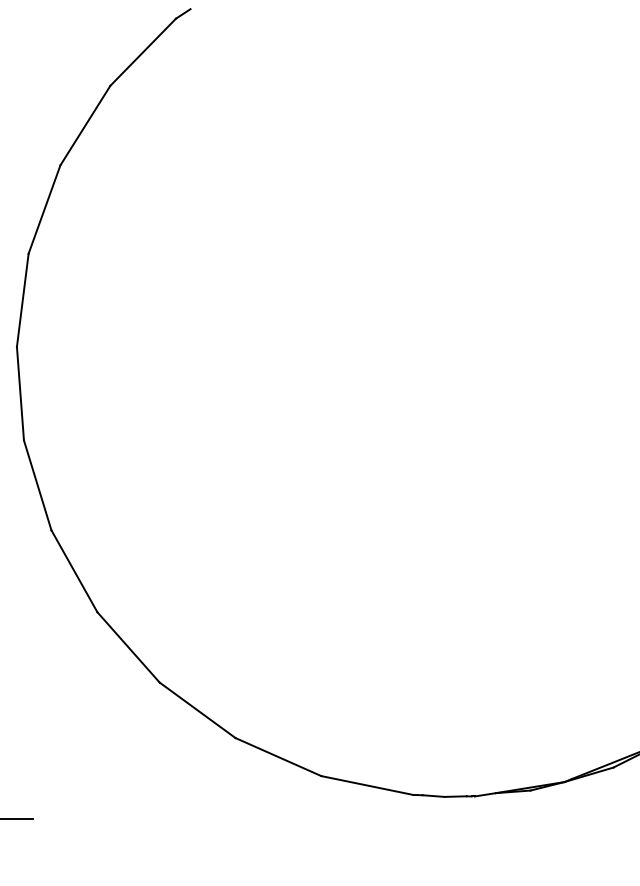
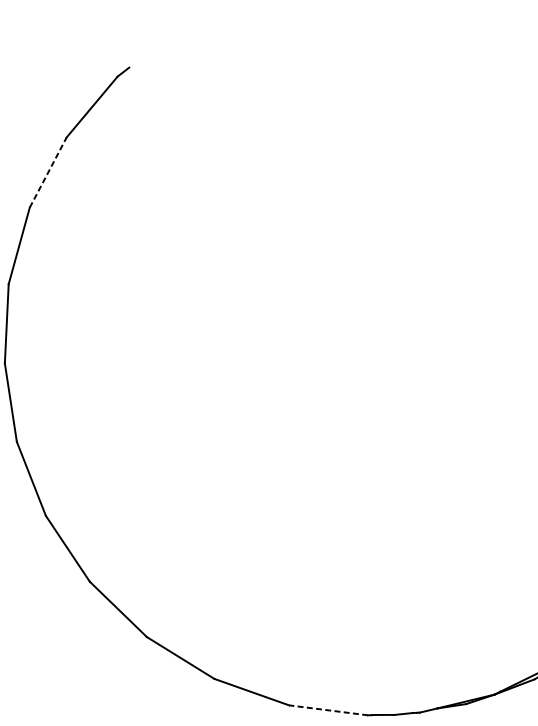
line: (85, 125) -> (48, 172), solid -> dashed
line: (367, 785) -> (328, 710), solid -> dashed

